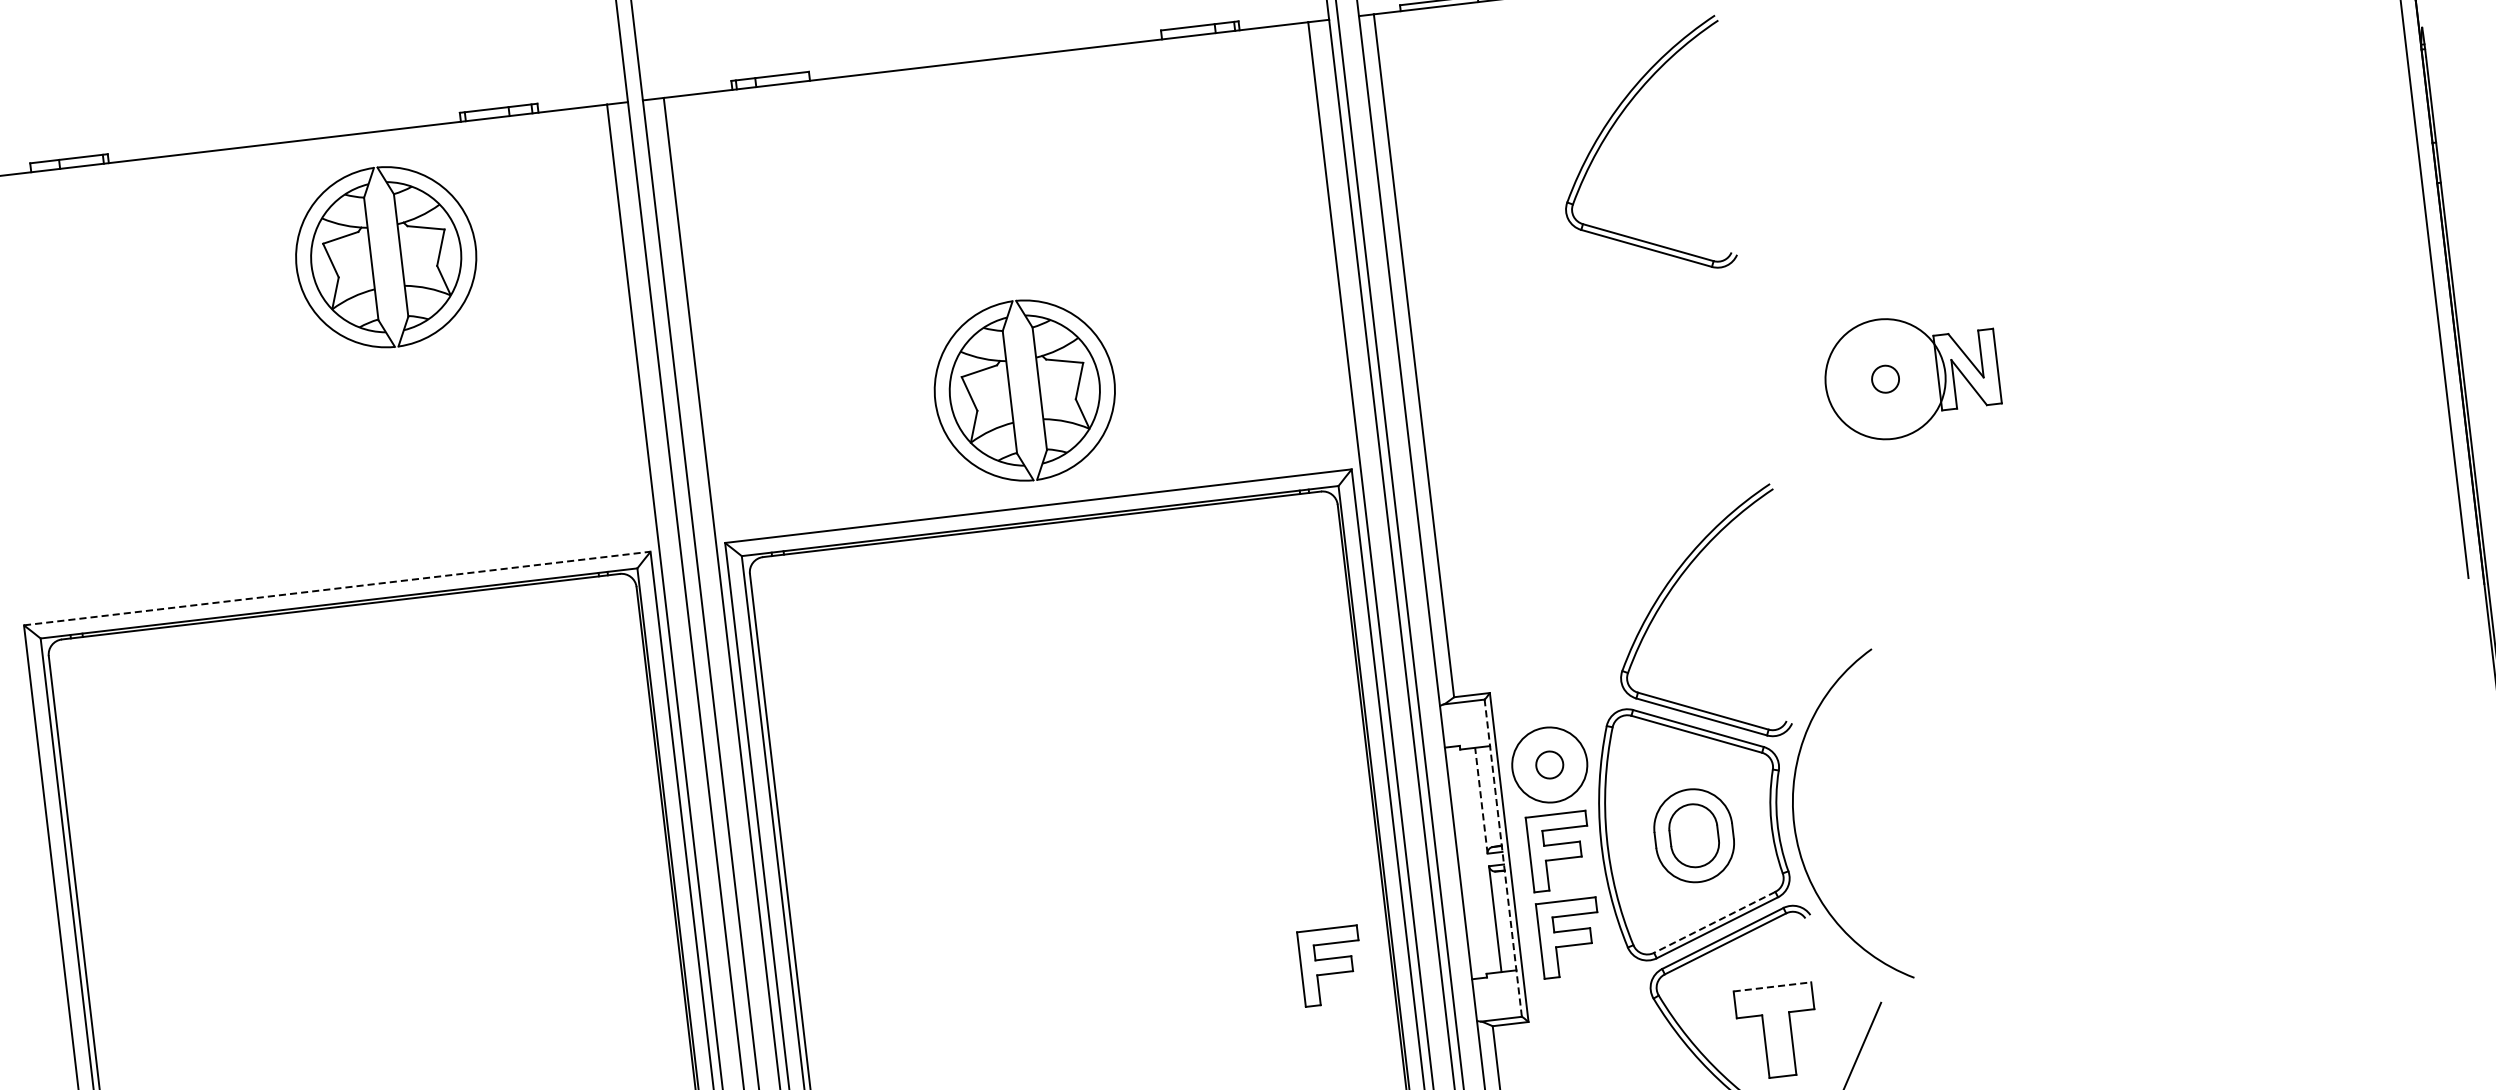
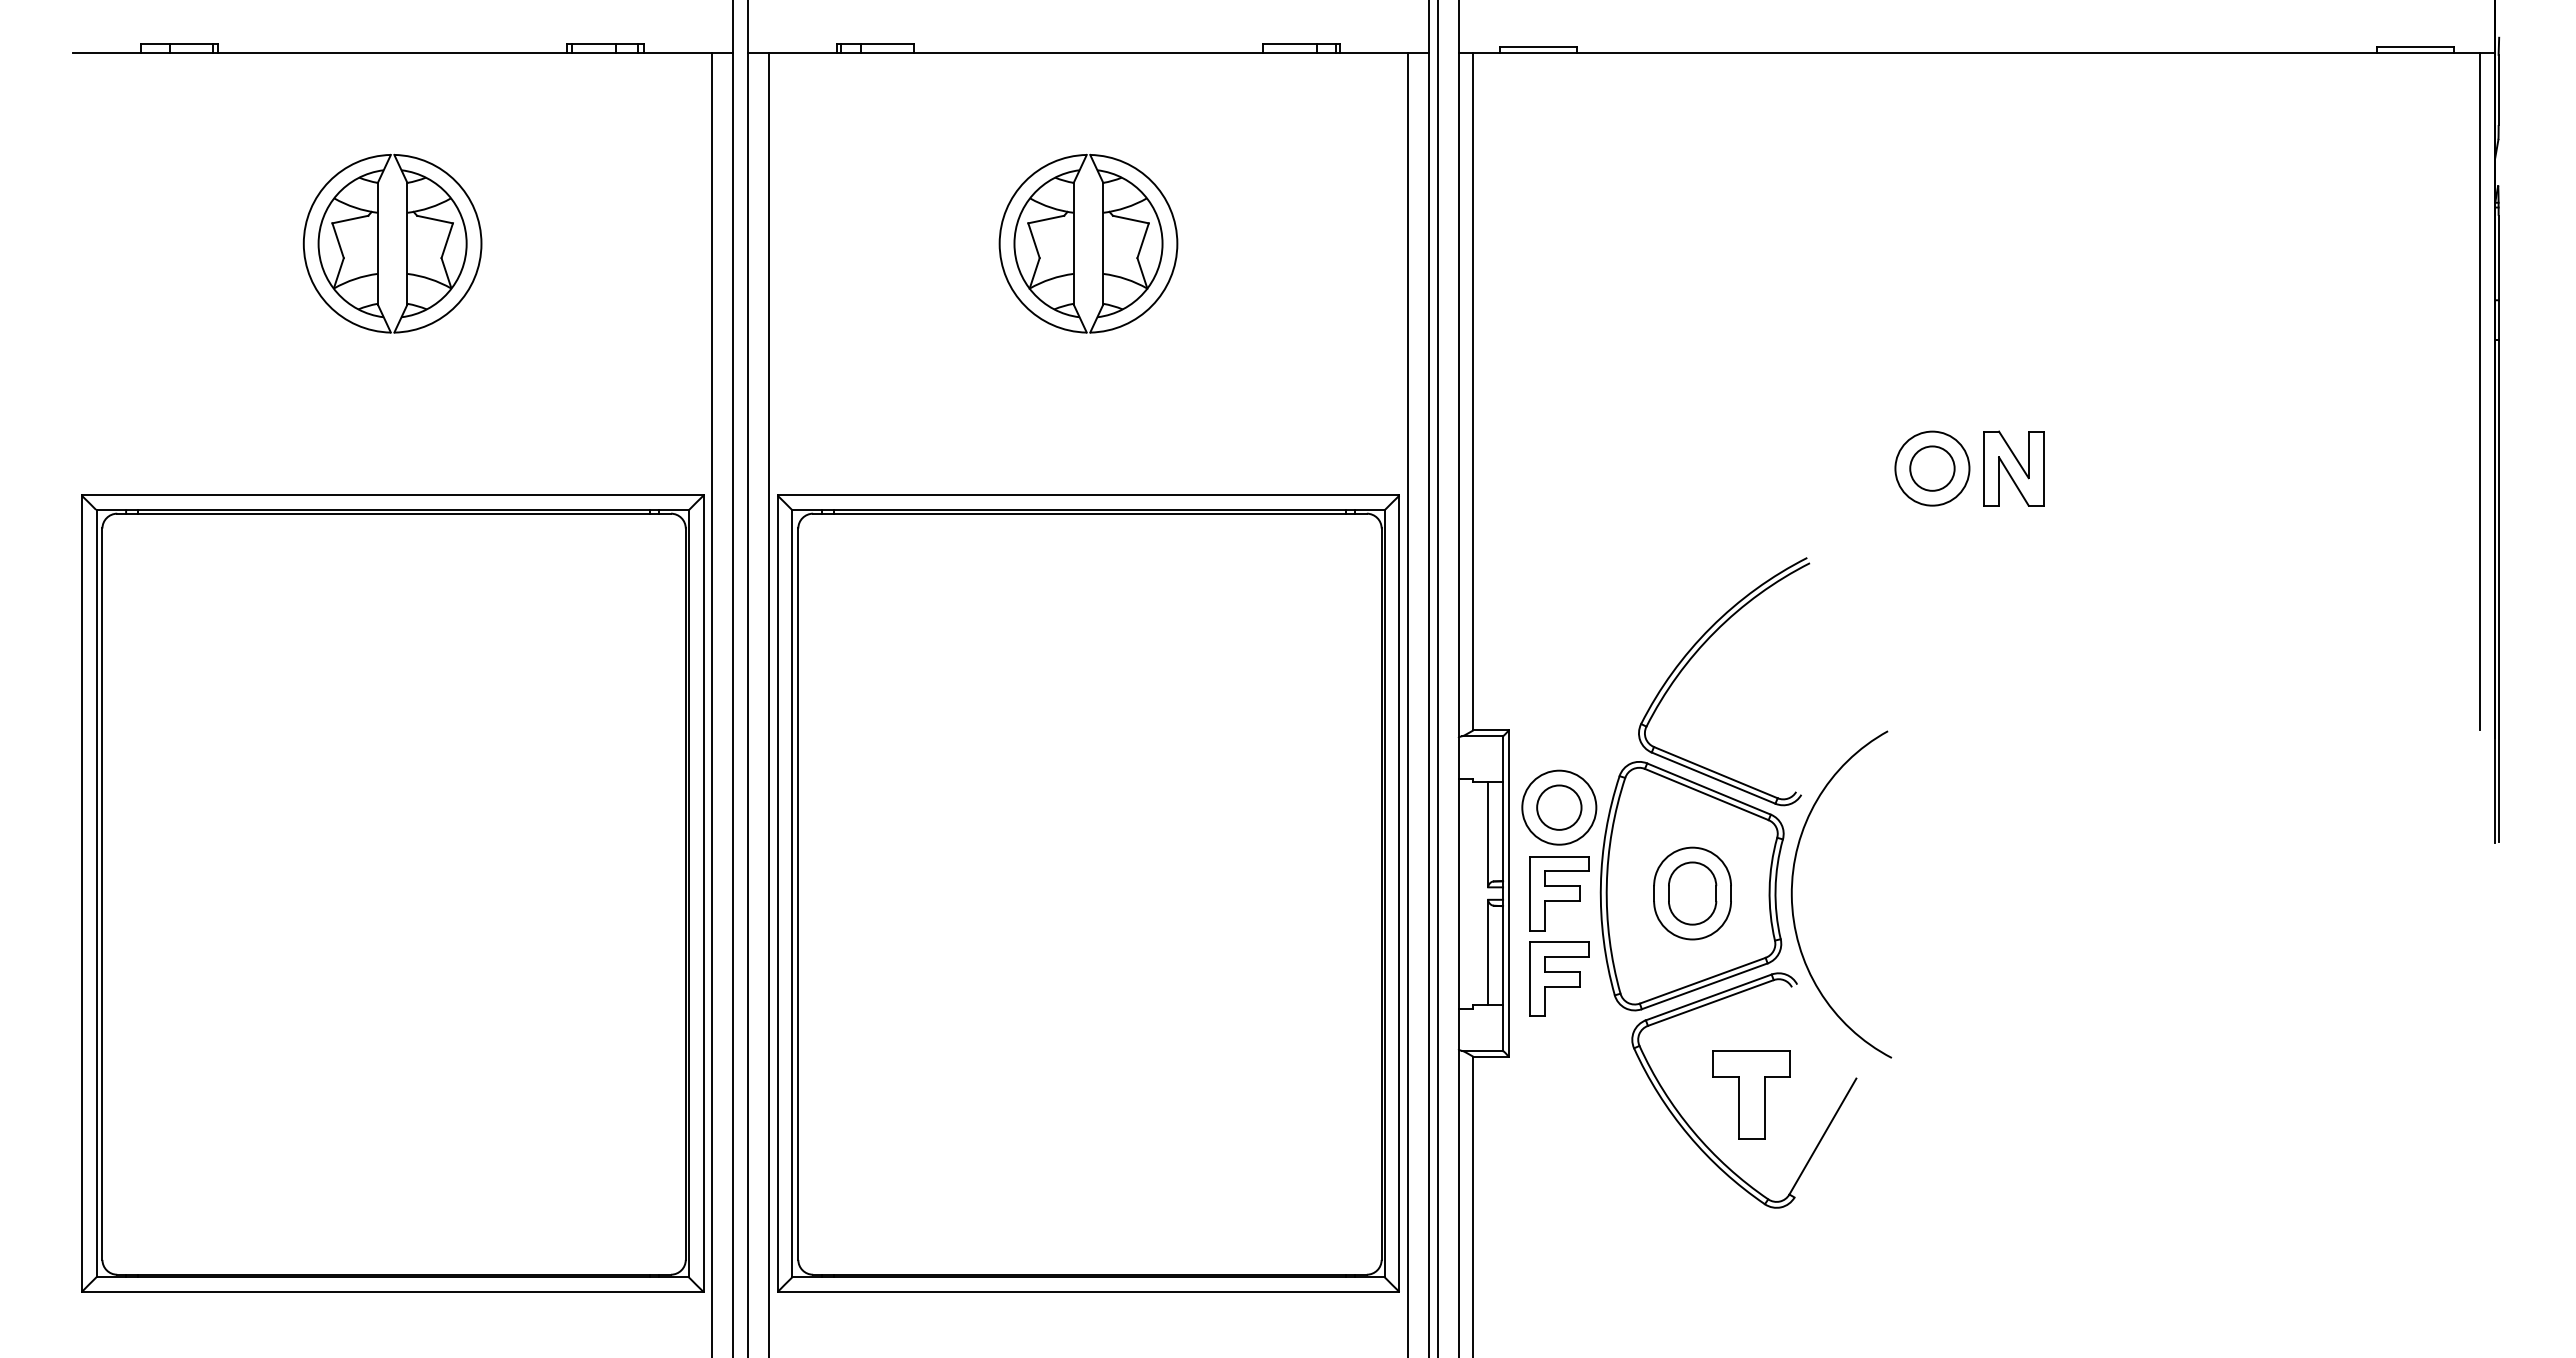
part: (1612, 129) -> (1693, 192), removed
part: (371, 258) -> (378, 243), moved
circle: (1885, 379) -> (1932, 468), size x0.62
circle: (1885, 379) -> (1932, 468), size x1.67
part: (1010, 391) -> (1074, 243), moved
line: (337, 588) -> (392, 495), dashed -> solid
circle: (1549, 764) -> (1559, 807), size x1.67
line: (1481, 800) -> (1488, 834), dashed -> solid
line: (1503, 858) -> (1503, 893), dashed -> solid
line: (1714, 922) -> (1702, 980), dashed -> solid
part: (1331, 965) -> (1322, 978), removed
line: (1773, 986) -> (1752, 1050), dashed -> solid

